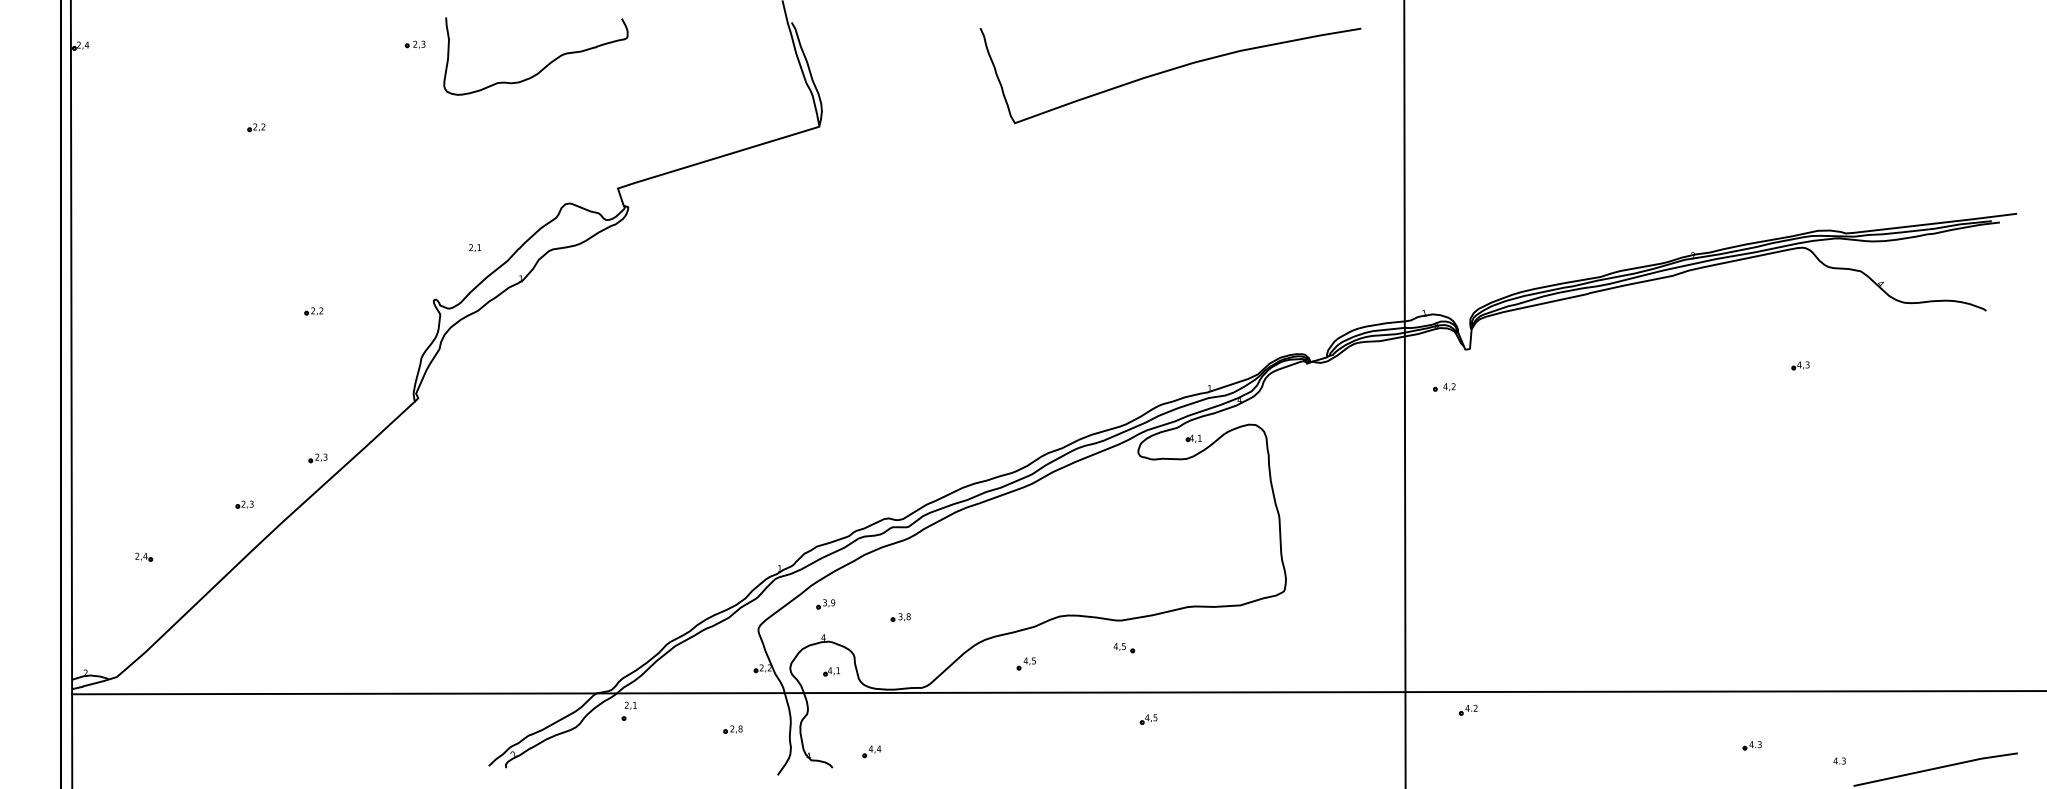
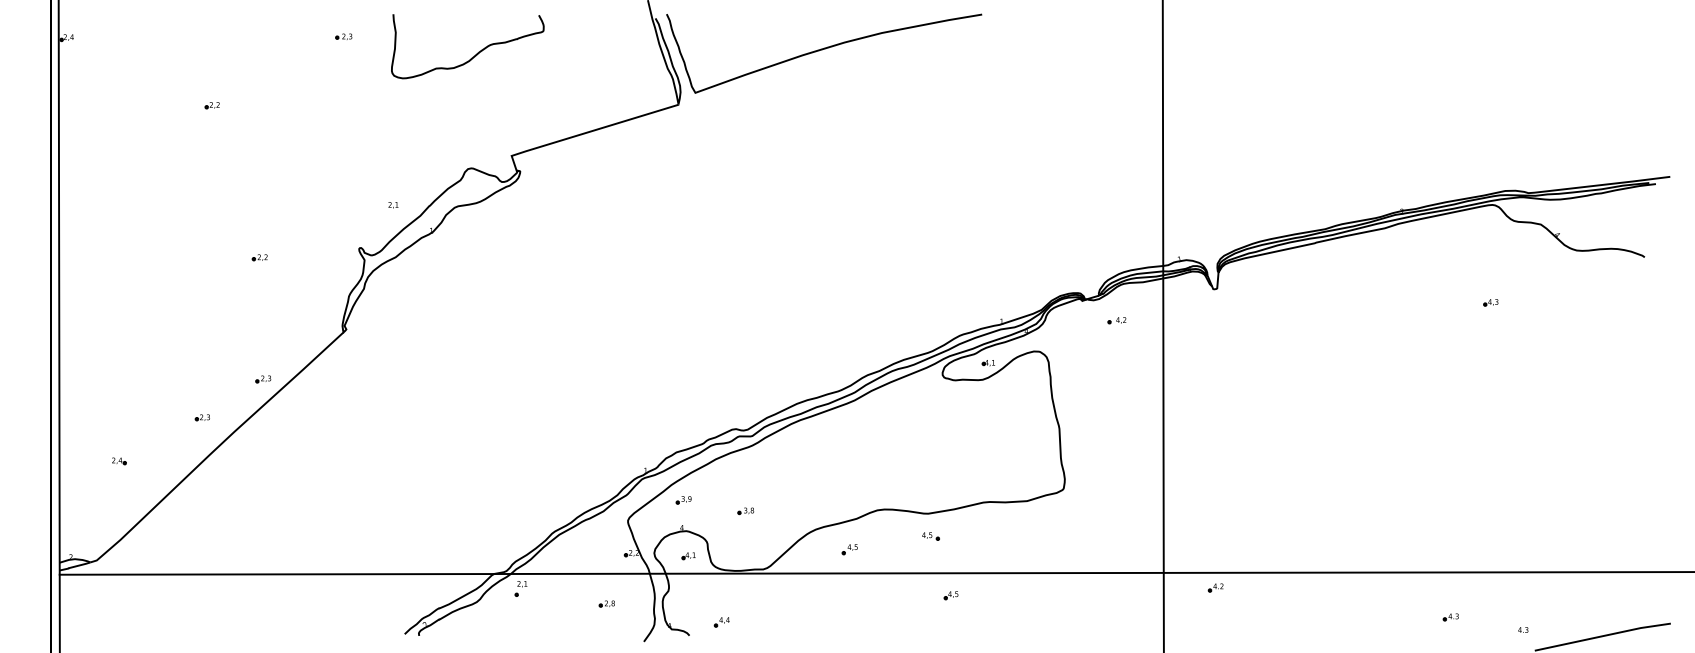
curve: (545, 66) -> (475, 54), moved
curve: (1168, 72) -> (822, 50), moved
part: (1443, 387) -> (1116, 320), moved

